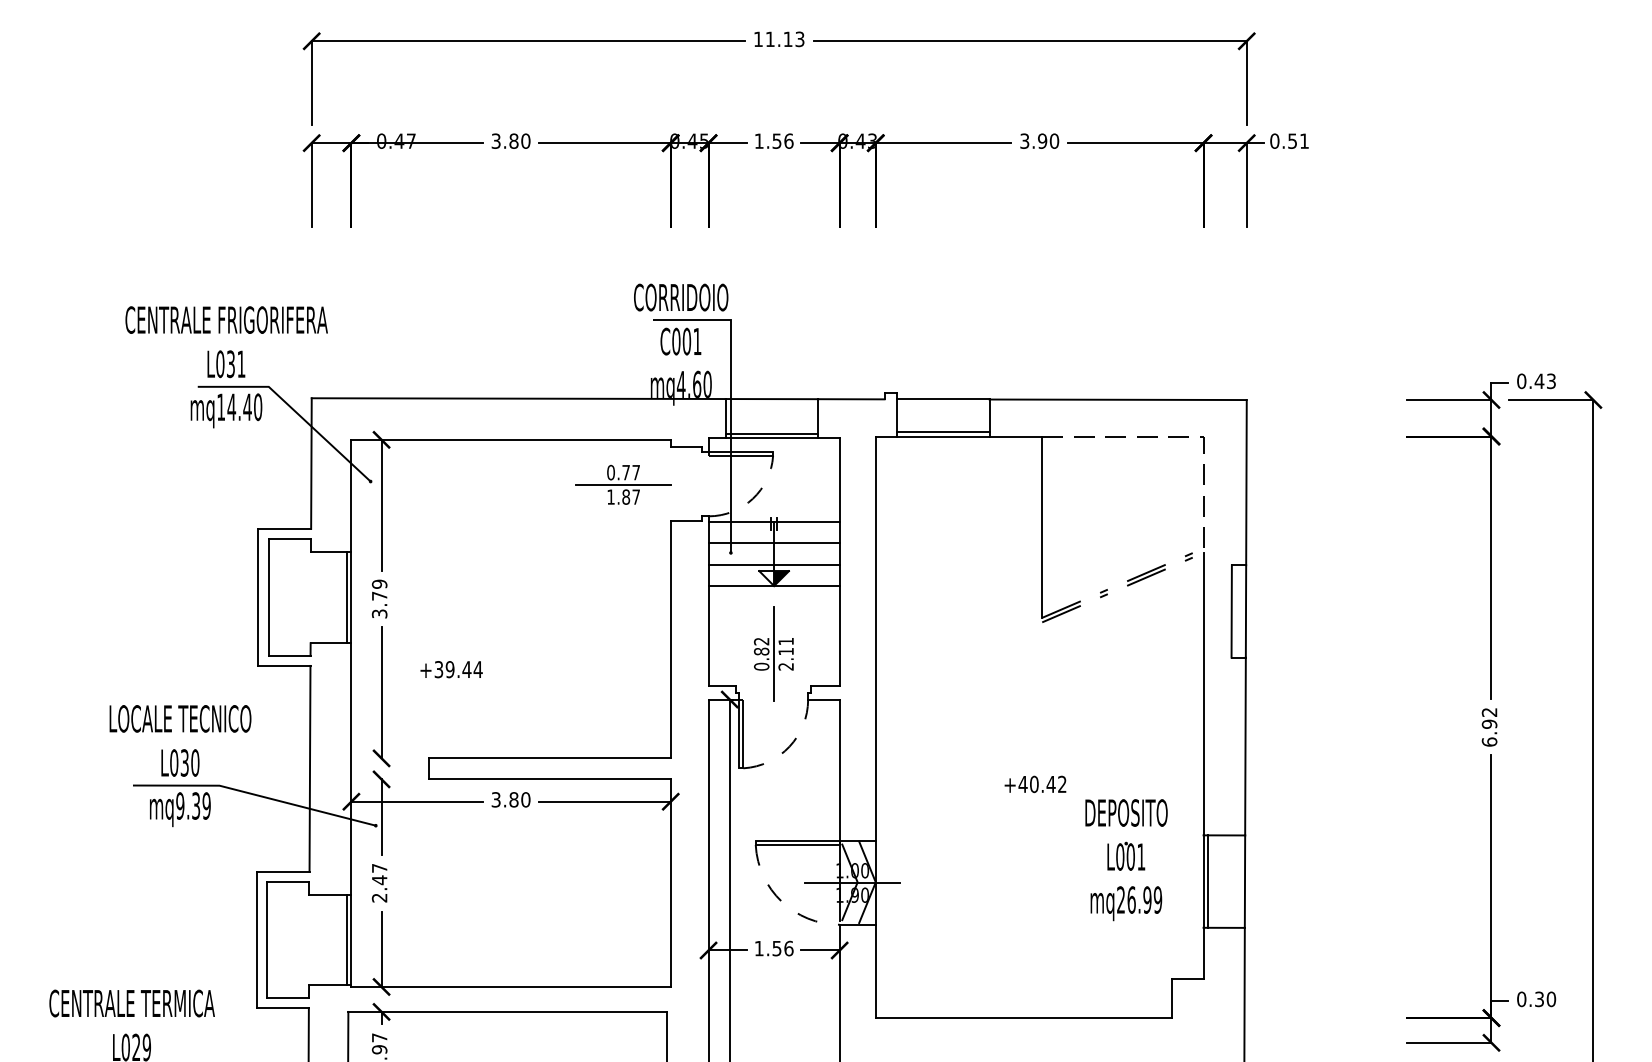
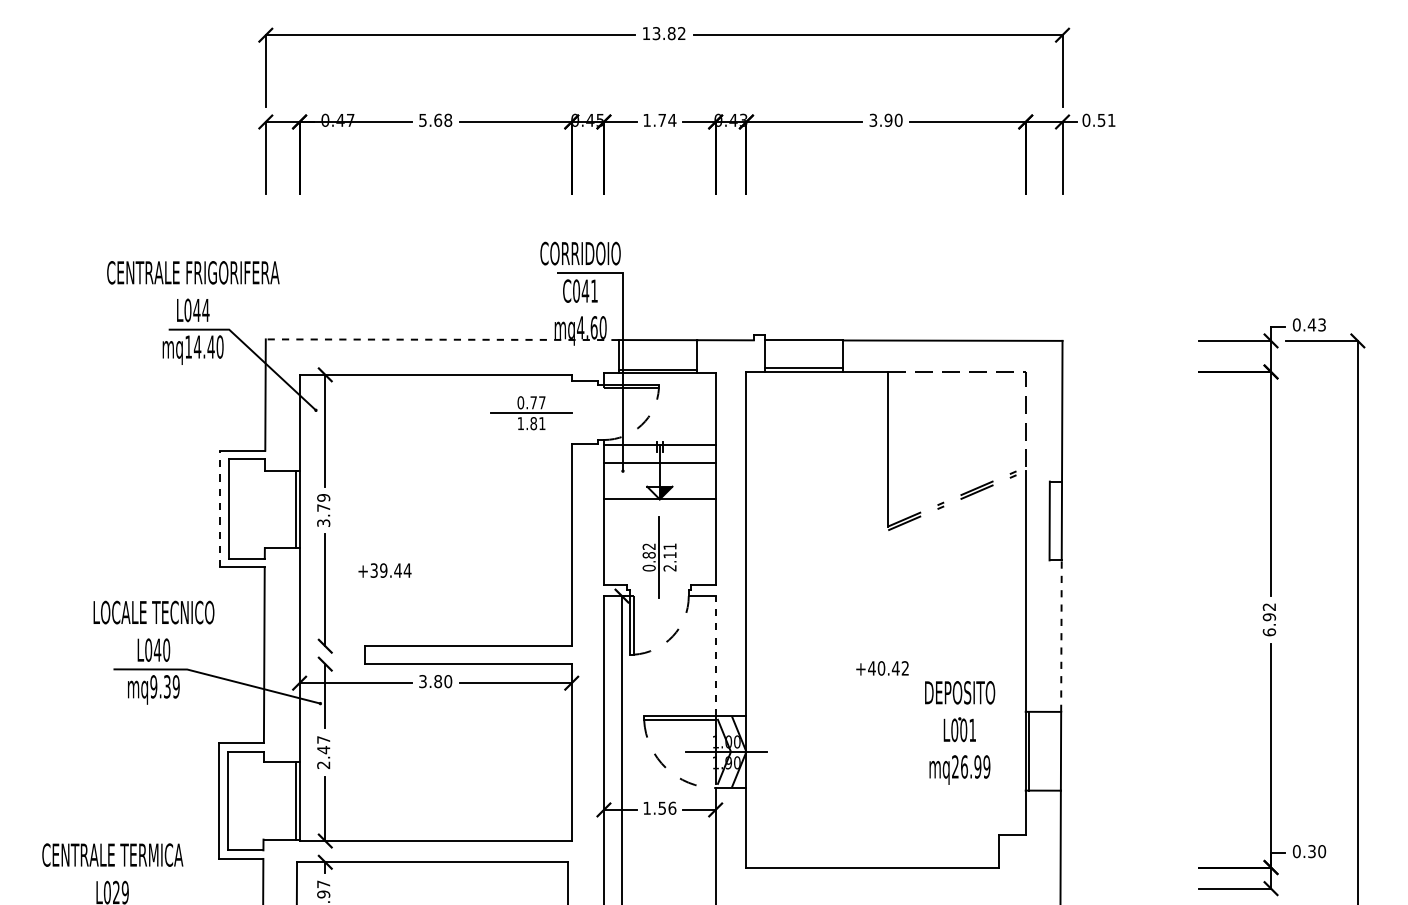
text: (784, 39) -> (668, 33), 11.13 -> 13.82
text: (510, 140) -> (435, 119), 3.80 -> 5.68
text: (783, 140) -> (667, 119), 1.56 -> 1.74
text: (686, 340) -> (585, 290), C001 -> C041
text: (236, 364) -> (201, 310), L031 -> L044
line: (517, 398) -> (441, 339), solid -> dashed
text: (636, 496) -> (542, 423), 1.87 -> 1.81
line: (773, 565) -> (659, 481), removed
line: (258, 596) -> (220, 508), solid -> dashed
line: (1245, 746) -> (1061, 636), solid -> dashed
text: (184, 762) -> (157, 649), L030 -> L040
line: (839, 769) -> (715, 655), solid -> dashed

